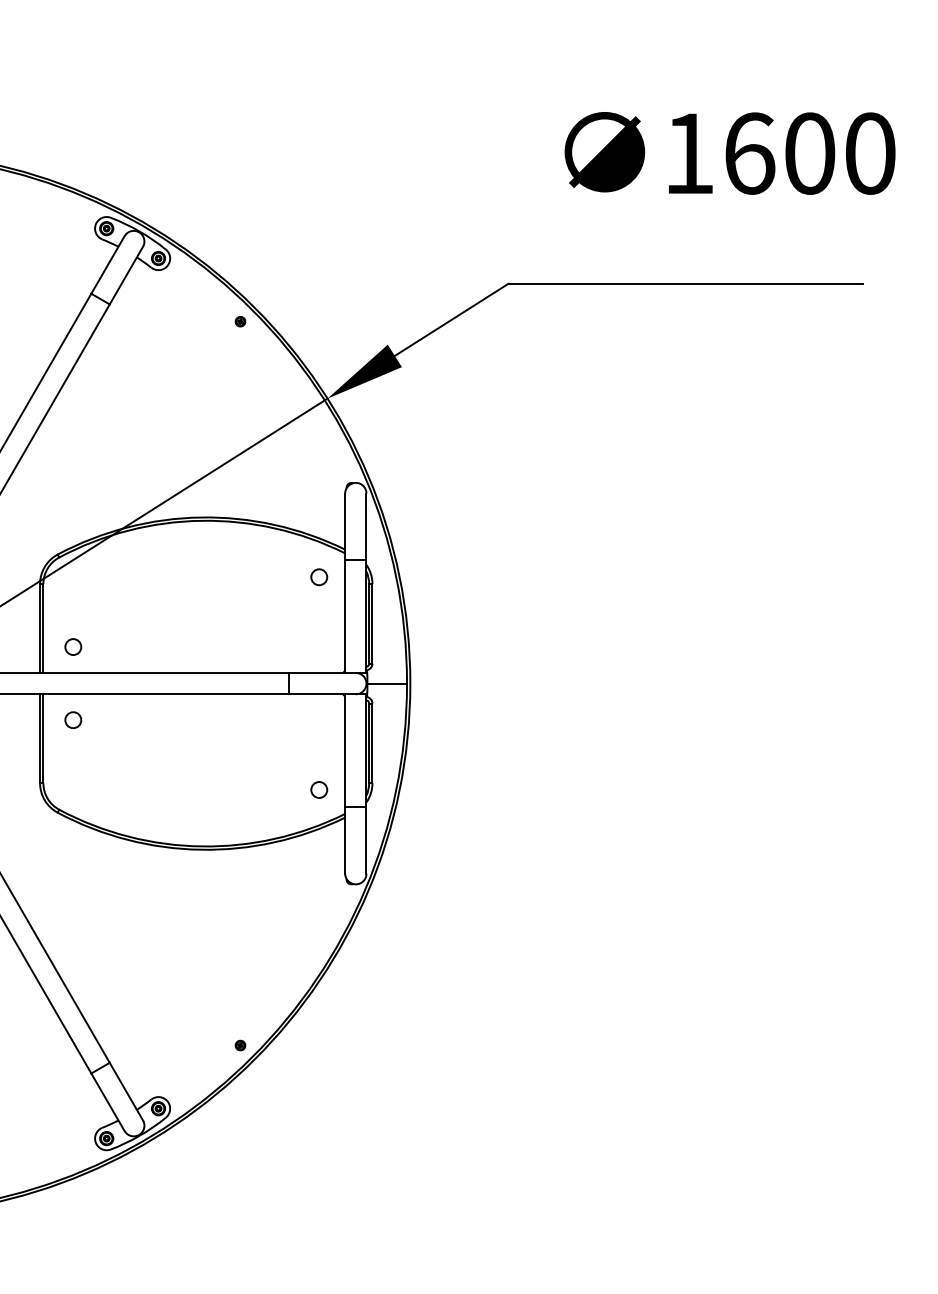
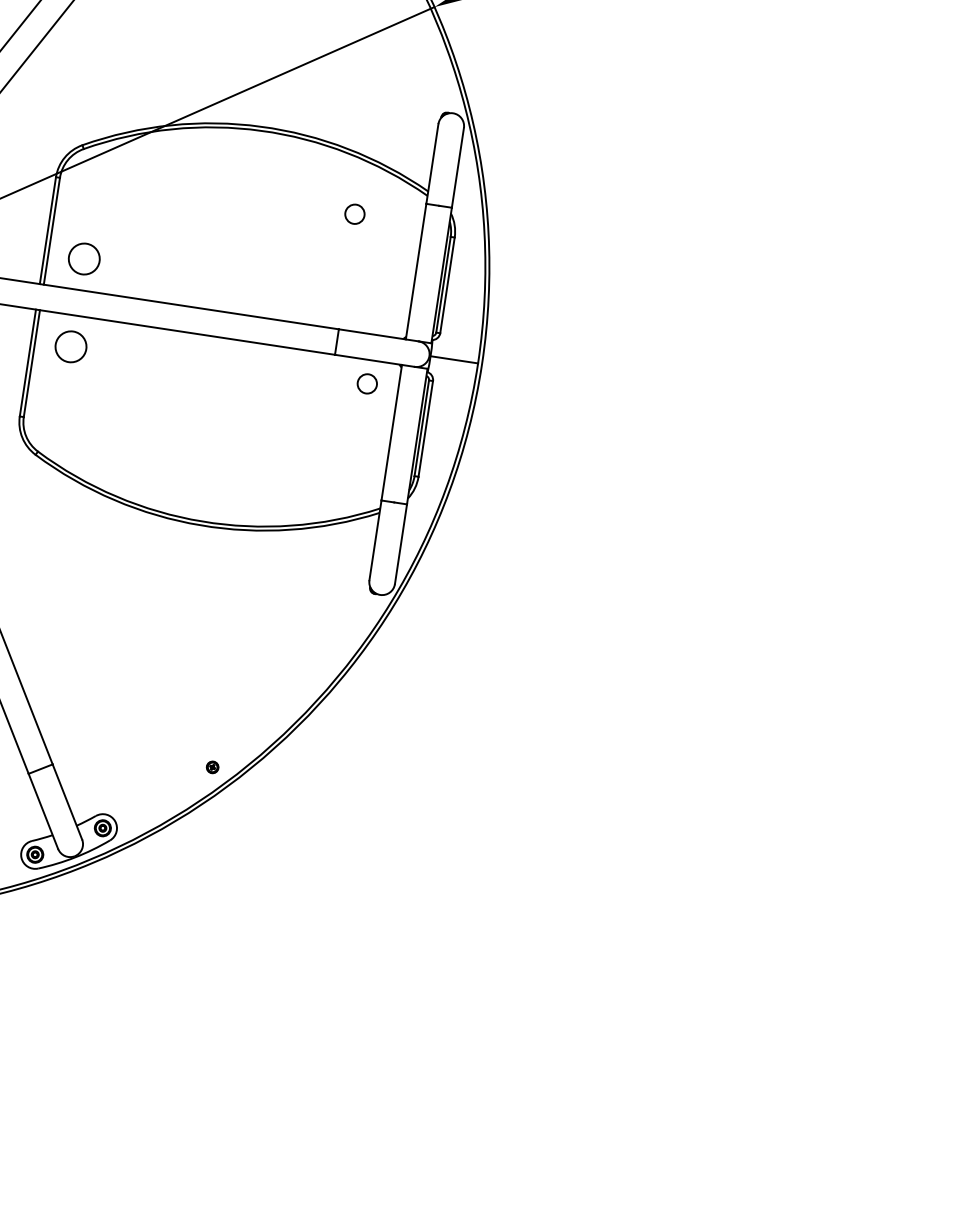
circle: (319, 577) -> (355, 214), moved
circle: (73, 646) -> (84, 258), size x1.6
circle: (73, 719) -> (71, 345), size x1.6
circle: (319, 789) -> (367, 383), moved

